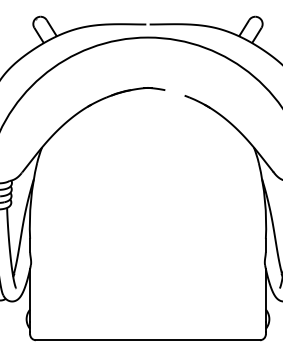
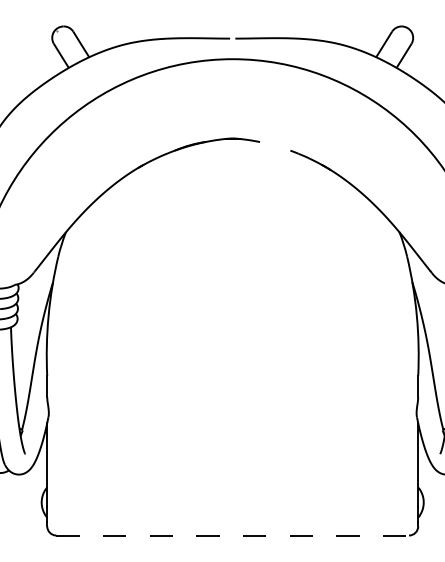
line: (148, 340) -> (233, 535), solid -> dashed

